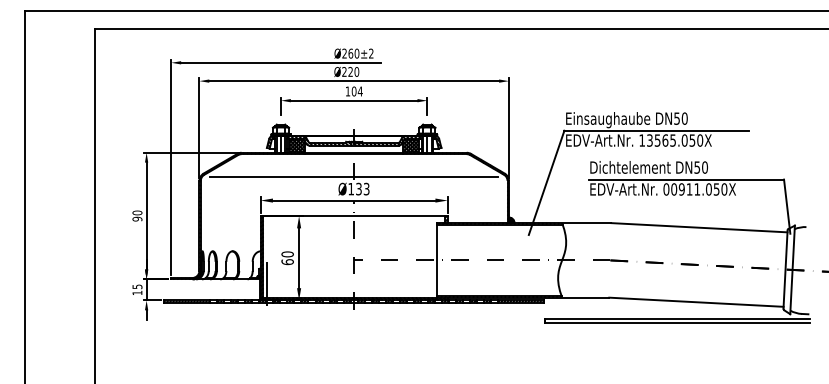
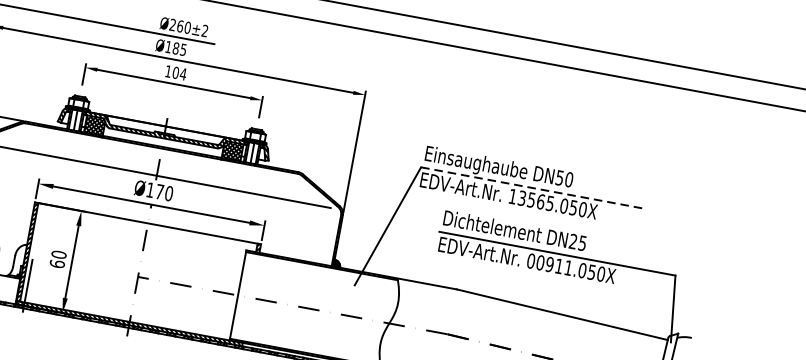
text: (350, 71) -> (175, 47), Ø220 -> Ø185
line: (656, 130) -> (532, 187), solid -> dashed
text: (701, 167) -> (578, 242), DN50 -> DN25
text: (362, 188) -> (164, 191), Ø133 -> Ø170

